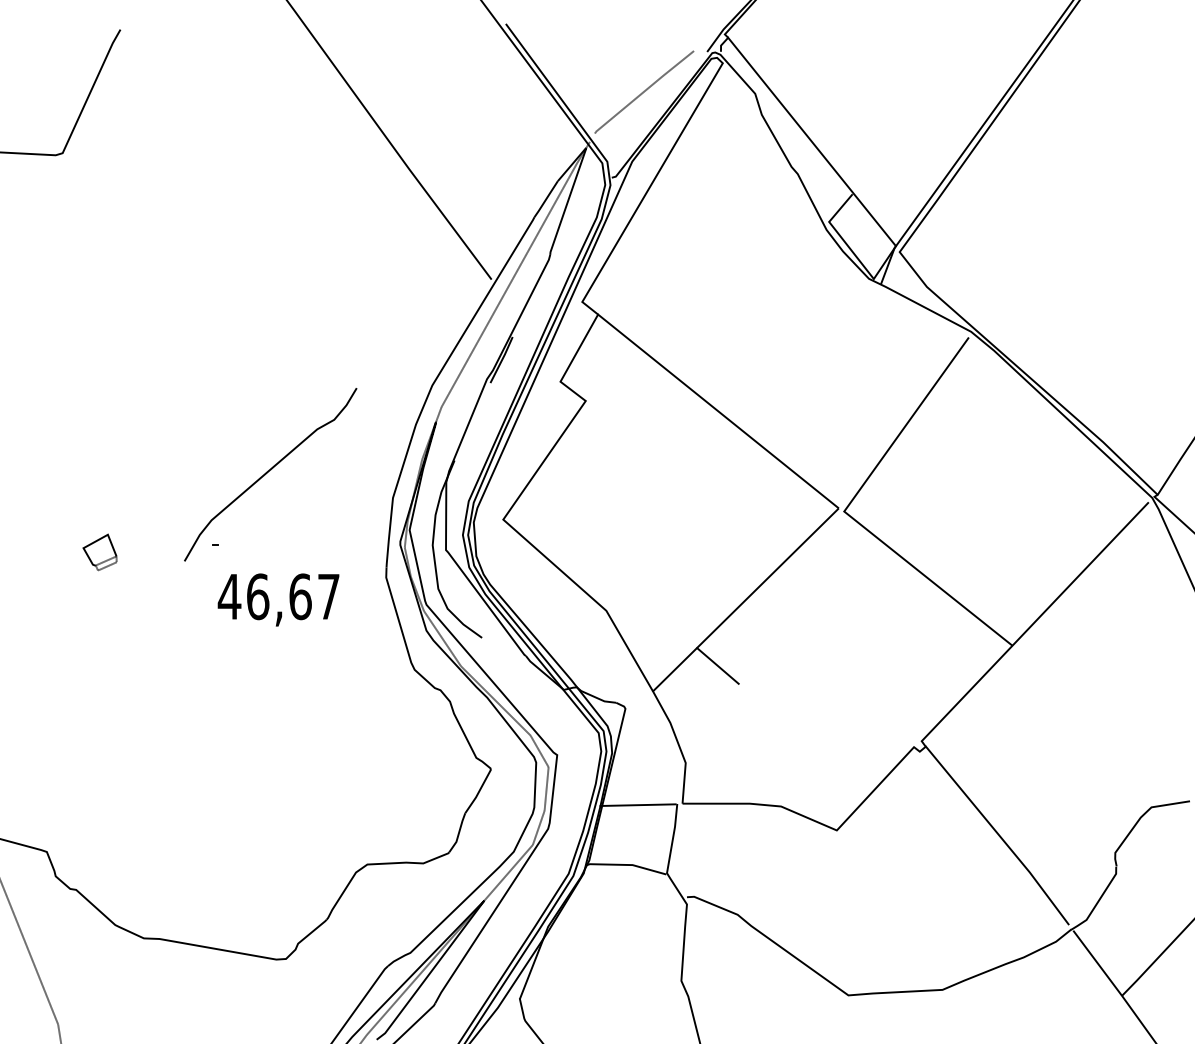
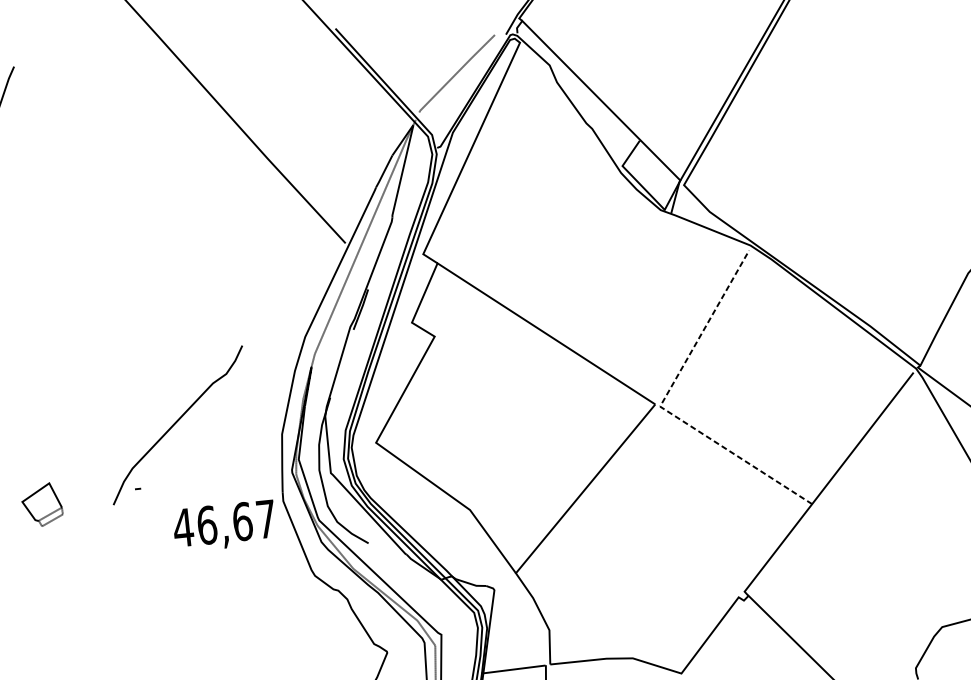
line: (844, 511) -> (660, 406), solid -> dashed
part: (99, 552) -> (41, 505), size x1.4
text: (278, 599) -> (224, 525), moved
line: (717, 665) -> (567, 546), removed

